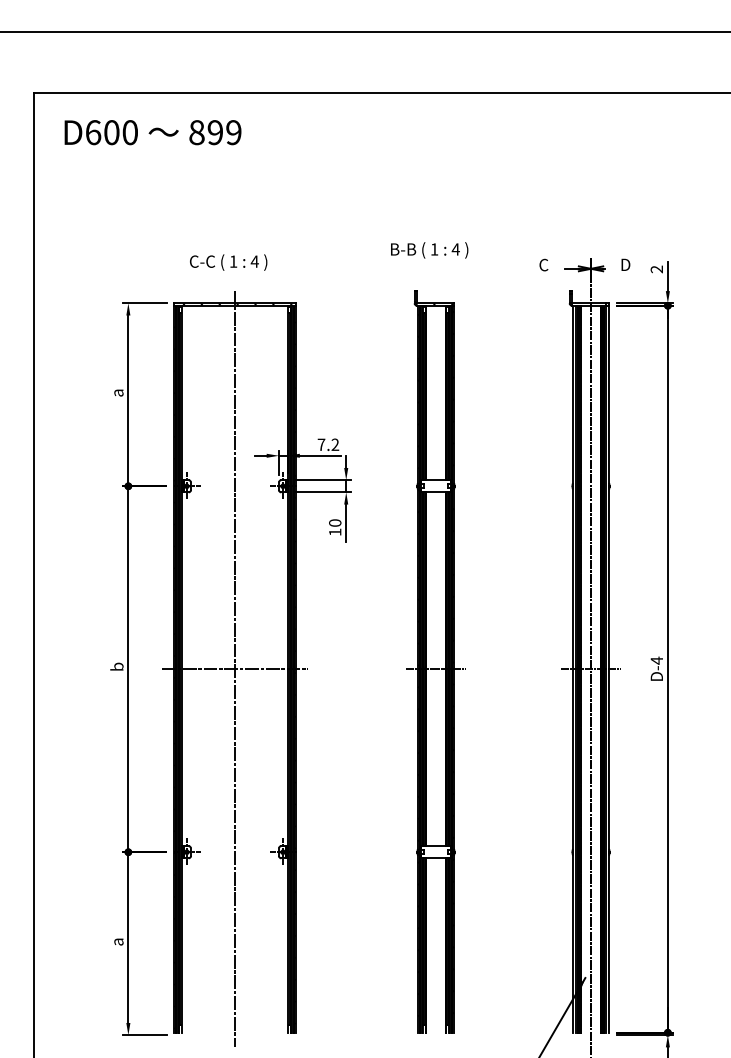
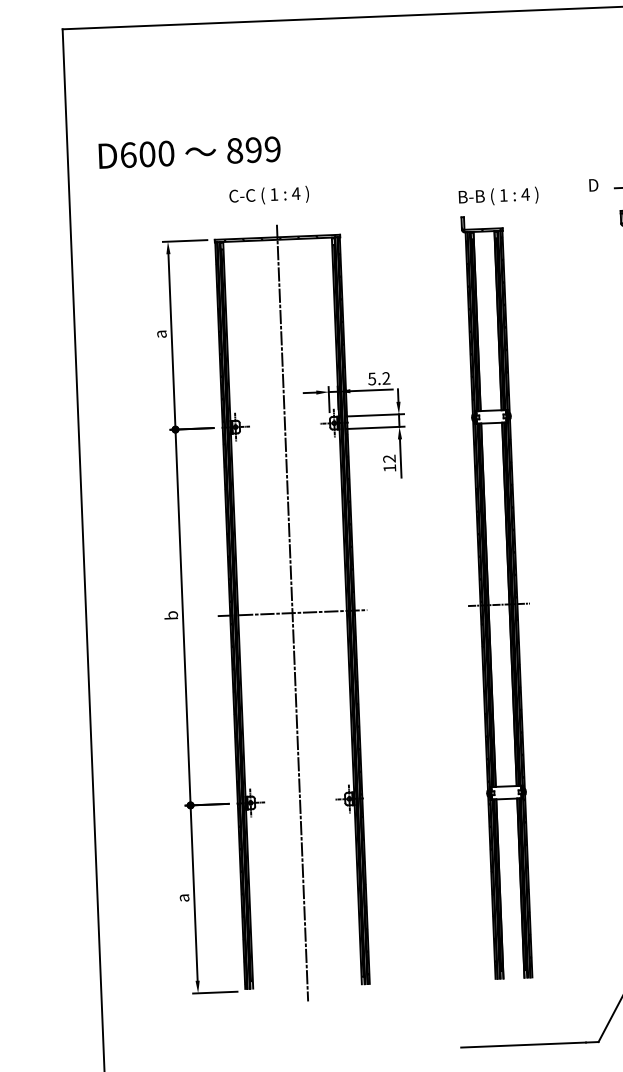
text: (152, 132) -> (189, 152), moved
text: (429, 250) -> (498, 196), moved
text: (543, 264) -> (592, 184), C -> D
text: (321, 444) -> (372, 378), 7.2 -> 5.2
text: (335, 522) -> (389, 458), 10 -> 12

